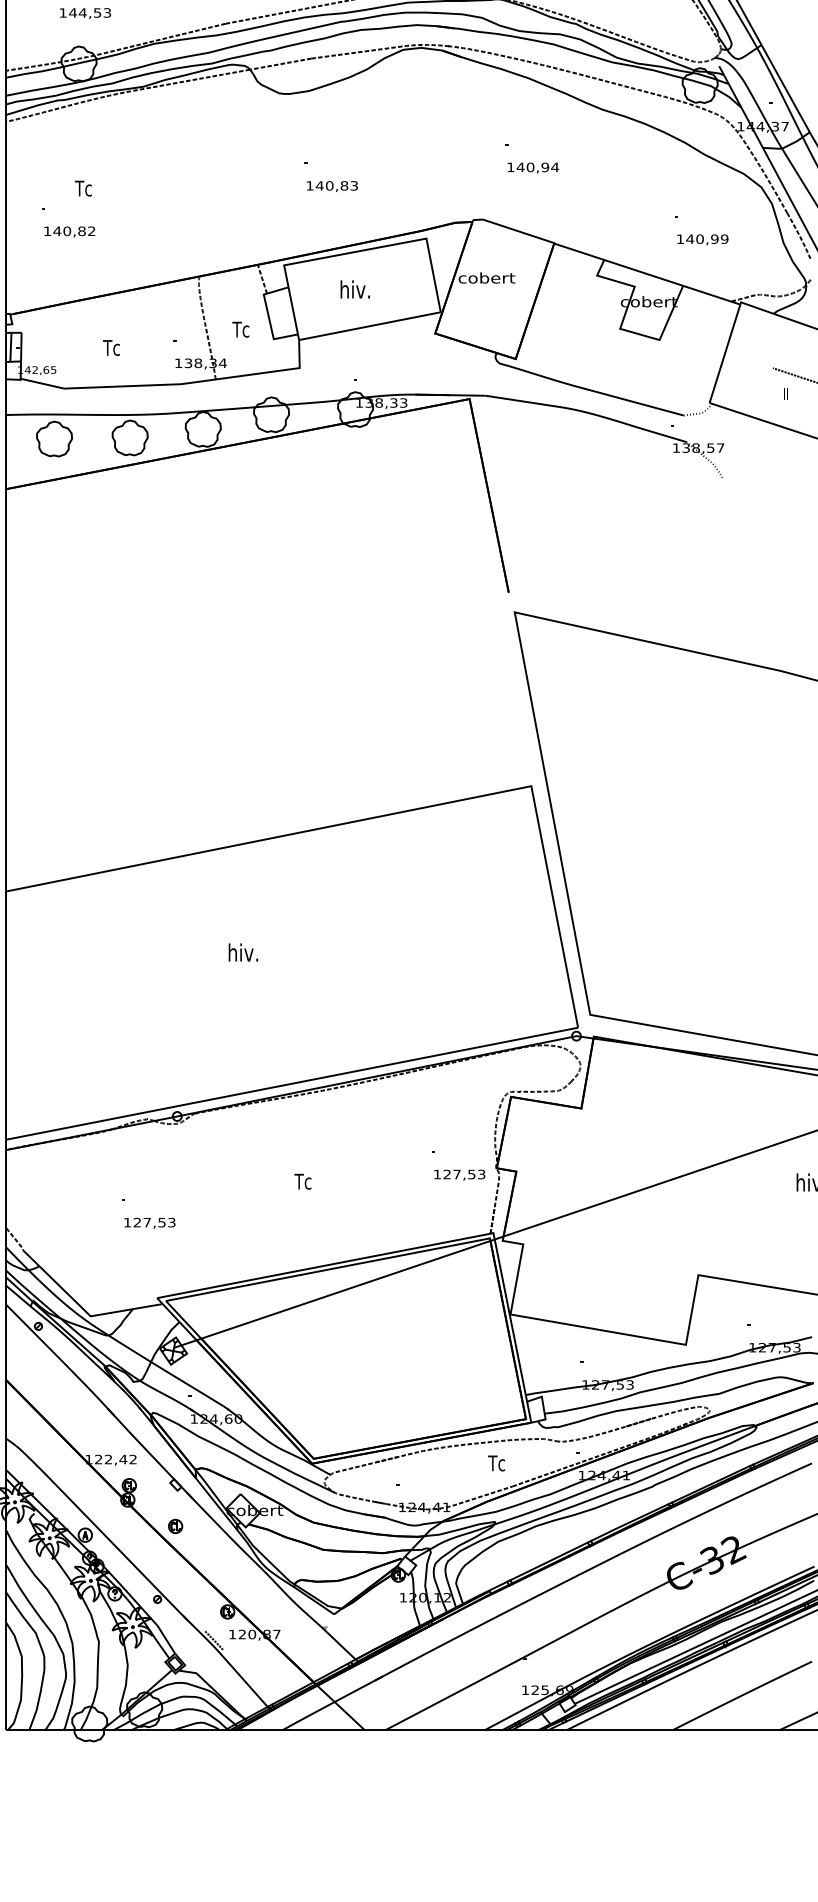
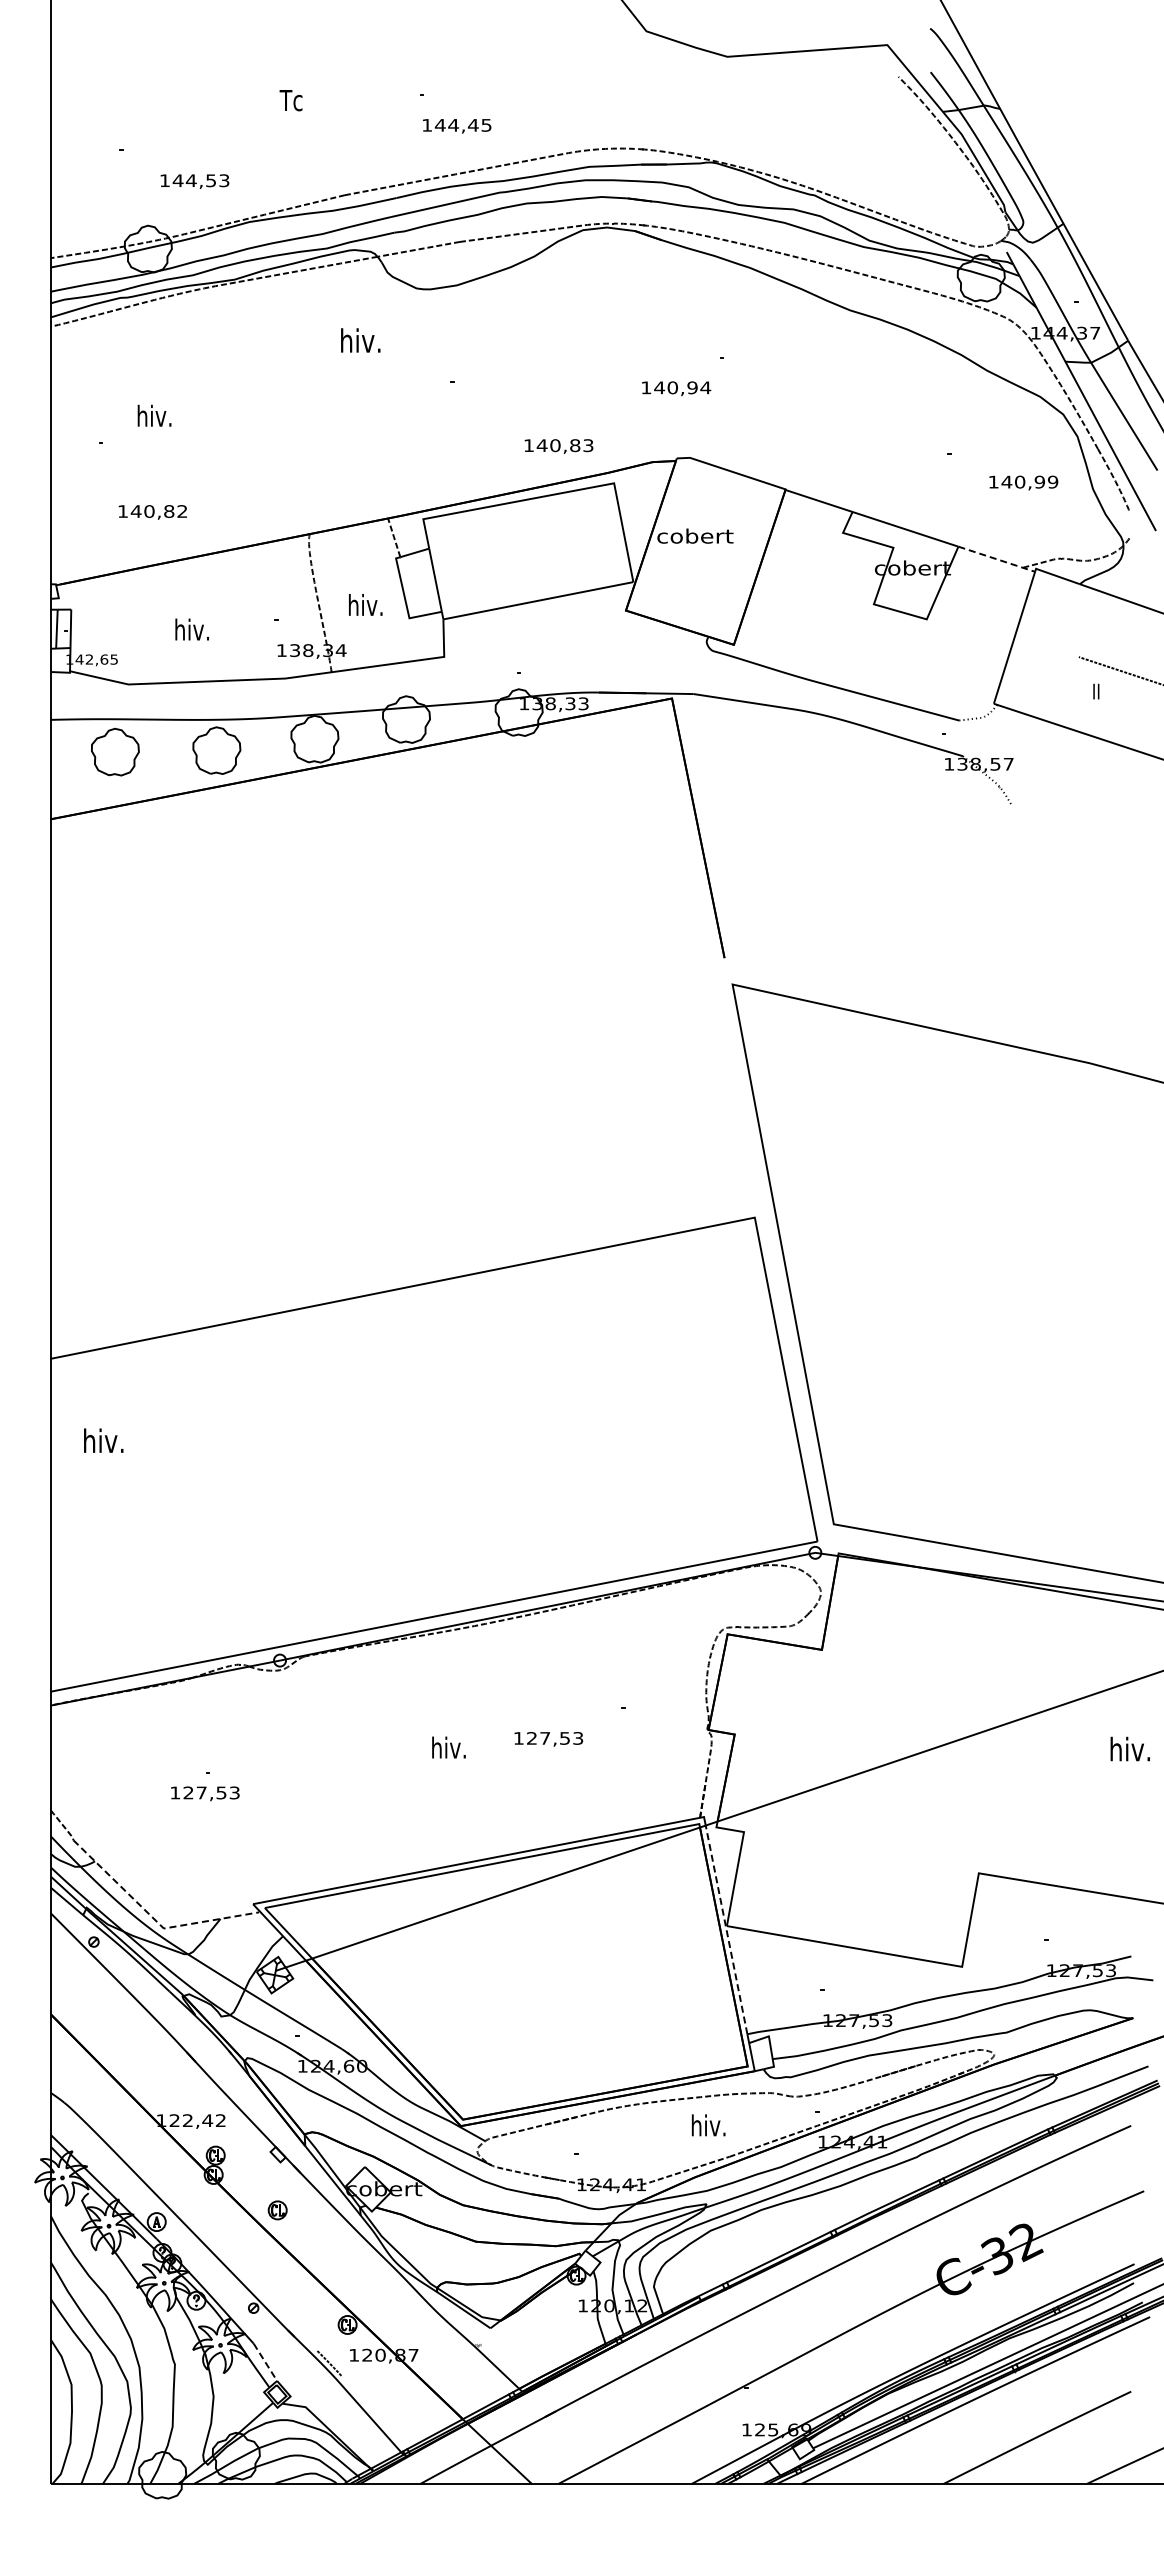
text: (85, 13) -> (194, 181), moved
text: (533, 167) -> (676, 388), moved
text: (331, 186) -> (558, 446), moved
text: (83, 188) -> (154, 415), Tc -> hiv.
text: (69, 232) -> (152, 512), moved
text: (702, 239) -> (1023, 482), moved
text: (355, 289) -> (360, 340), moved
line: (712, 295) -> (997, 559), solid -> dashed
text: (241, 329) -> (365, 605), Tc -> hiv.
text: (111, 347) -> (191, 629), Tc -> hiv.
text: (243, 952) -> (103, 1440), moved
text: (459, 1175) -> (548, 1739), moved
text: (302, 1181) -> (448, 1747), Tc -> hiv.
text: (150, 1223) -> (205, 1793), moved
line: (82, 1308) -> (153, 1918), solid -> dashed
line: (510, 1317) -> (726, 1929), solid -> dashed
text: (496, 1463) -> (708, 2125), Tc -> hiv.
line: (166, 1639) -> (265, 2362), solid -> dashed

